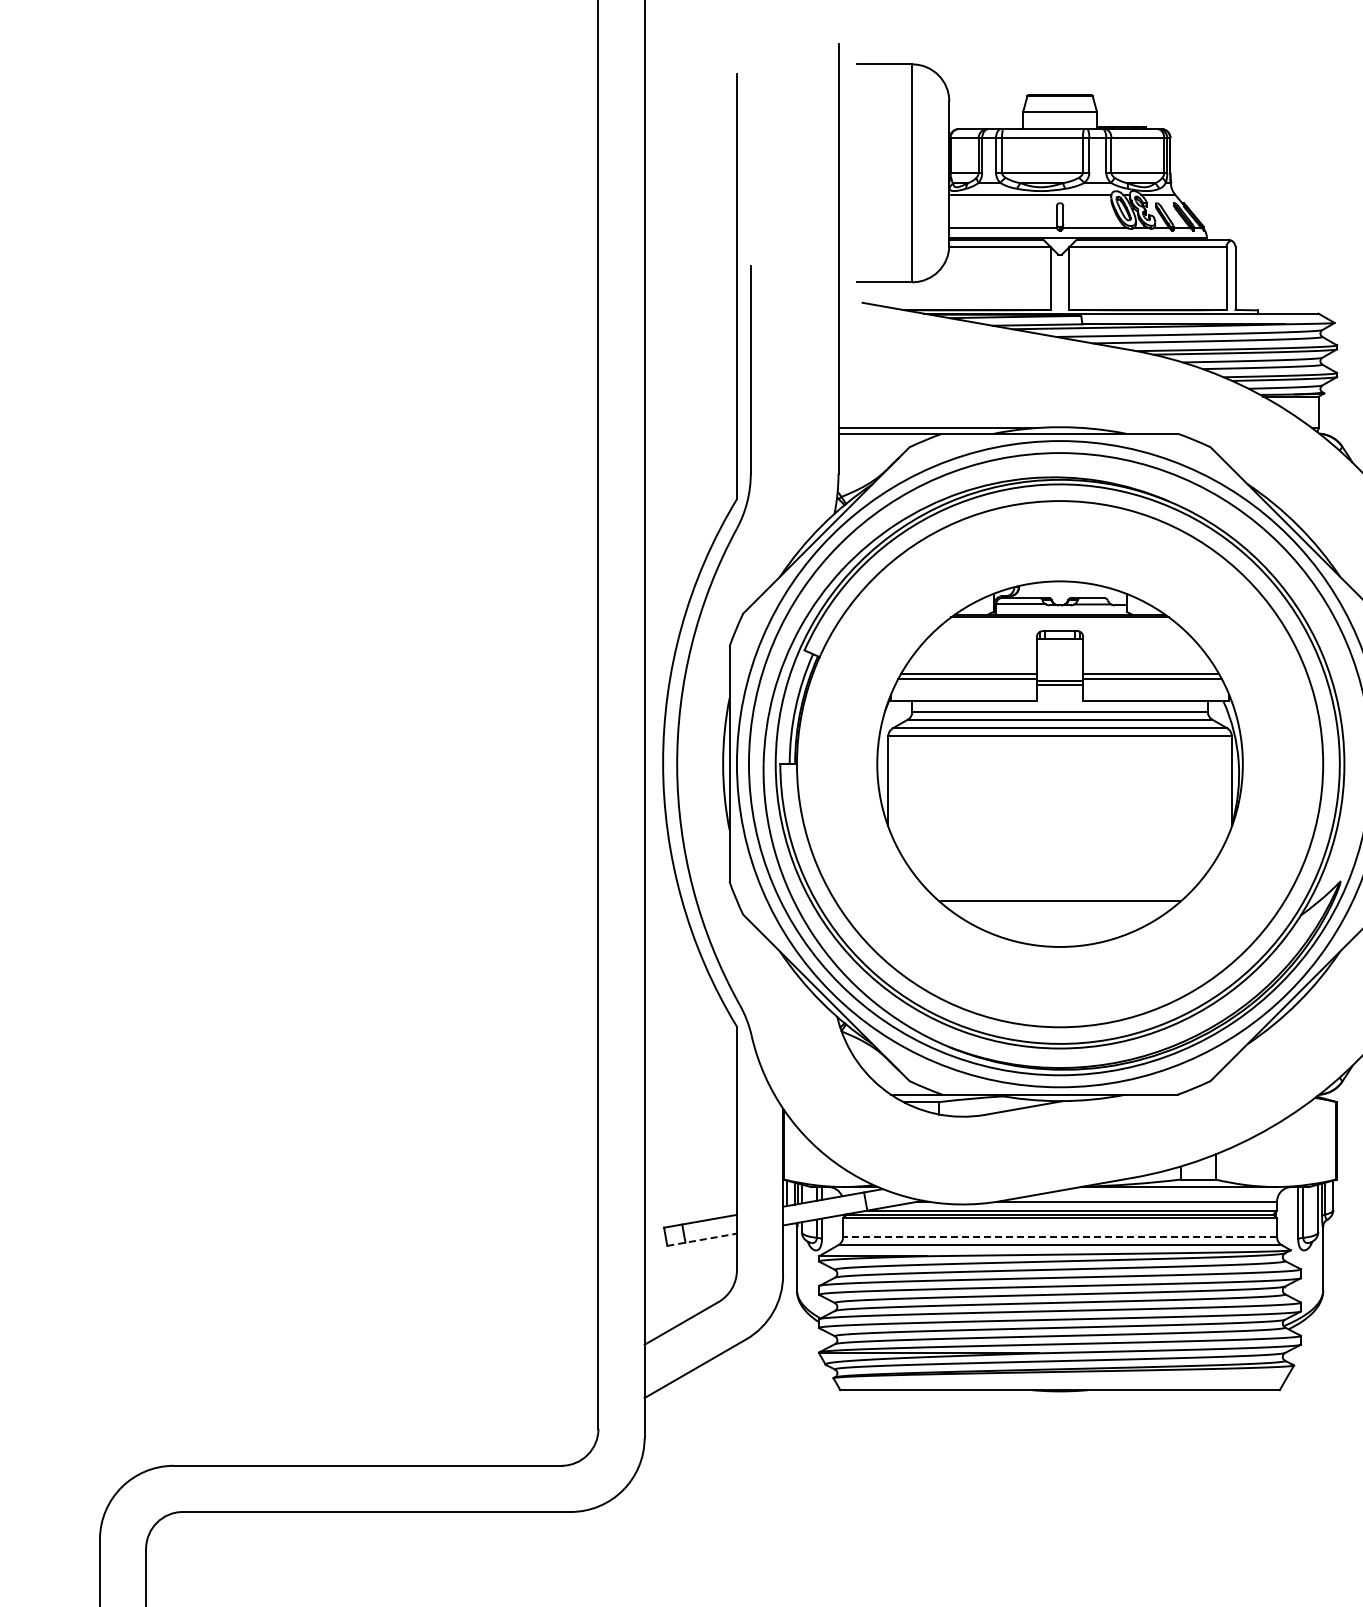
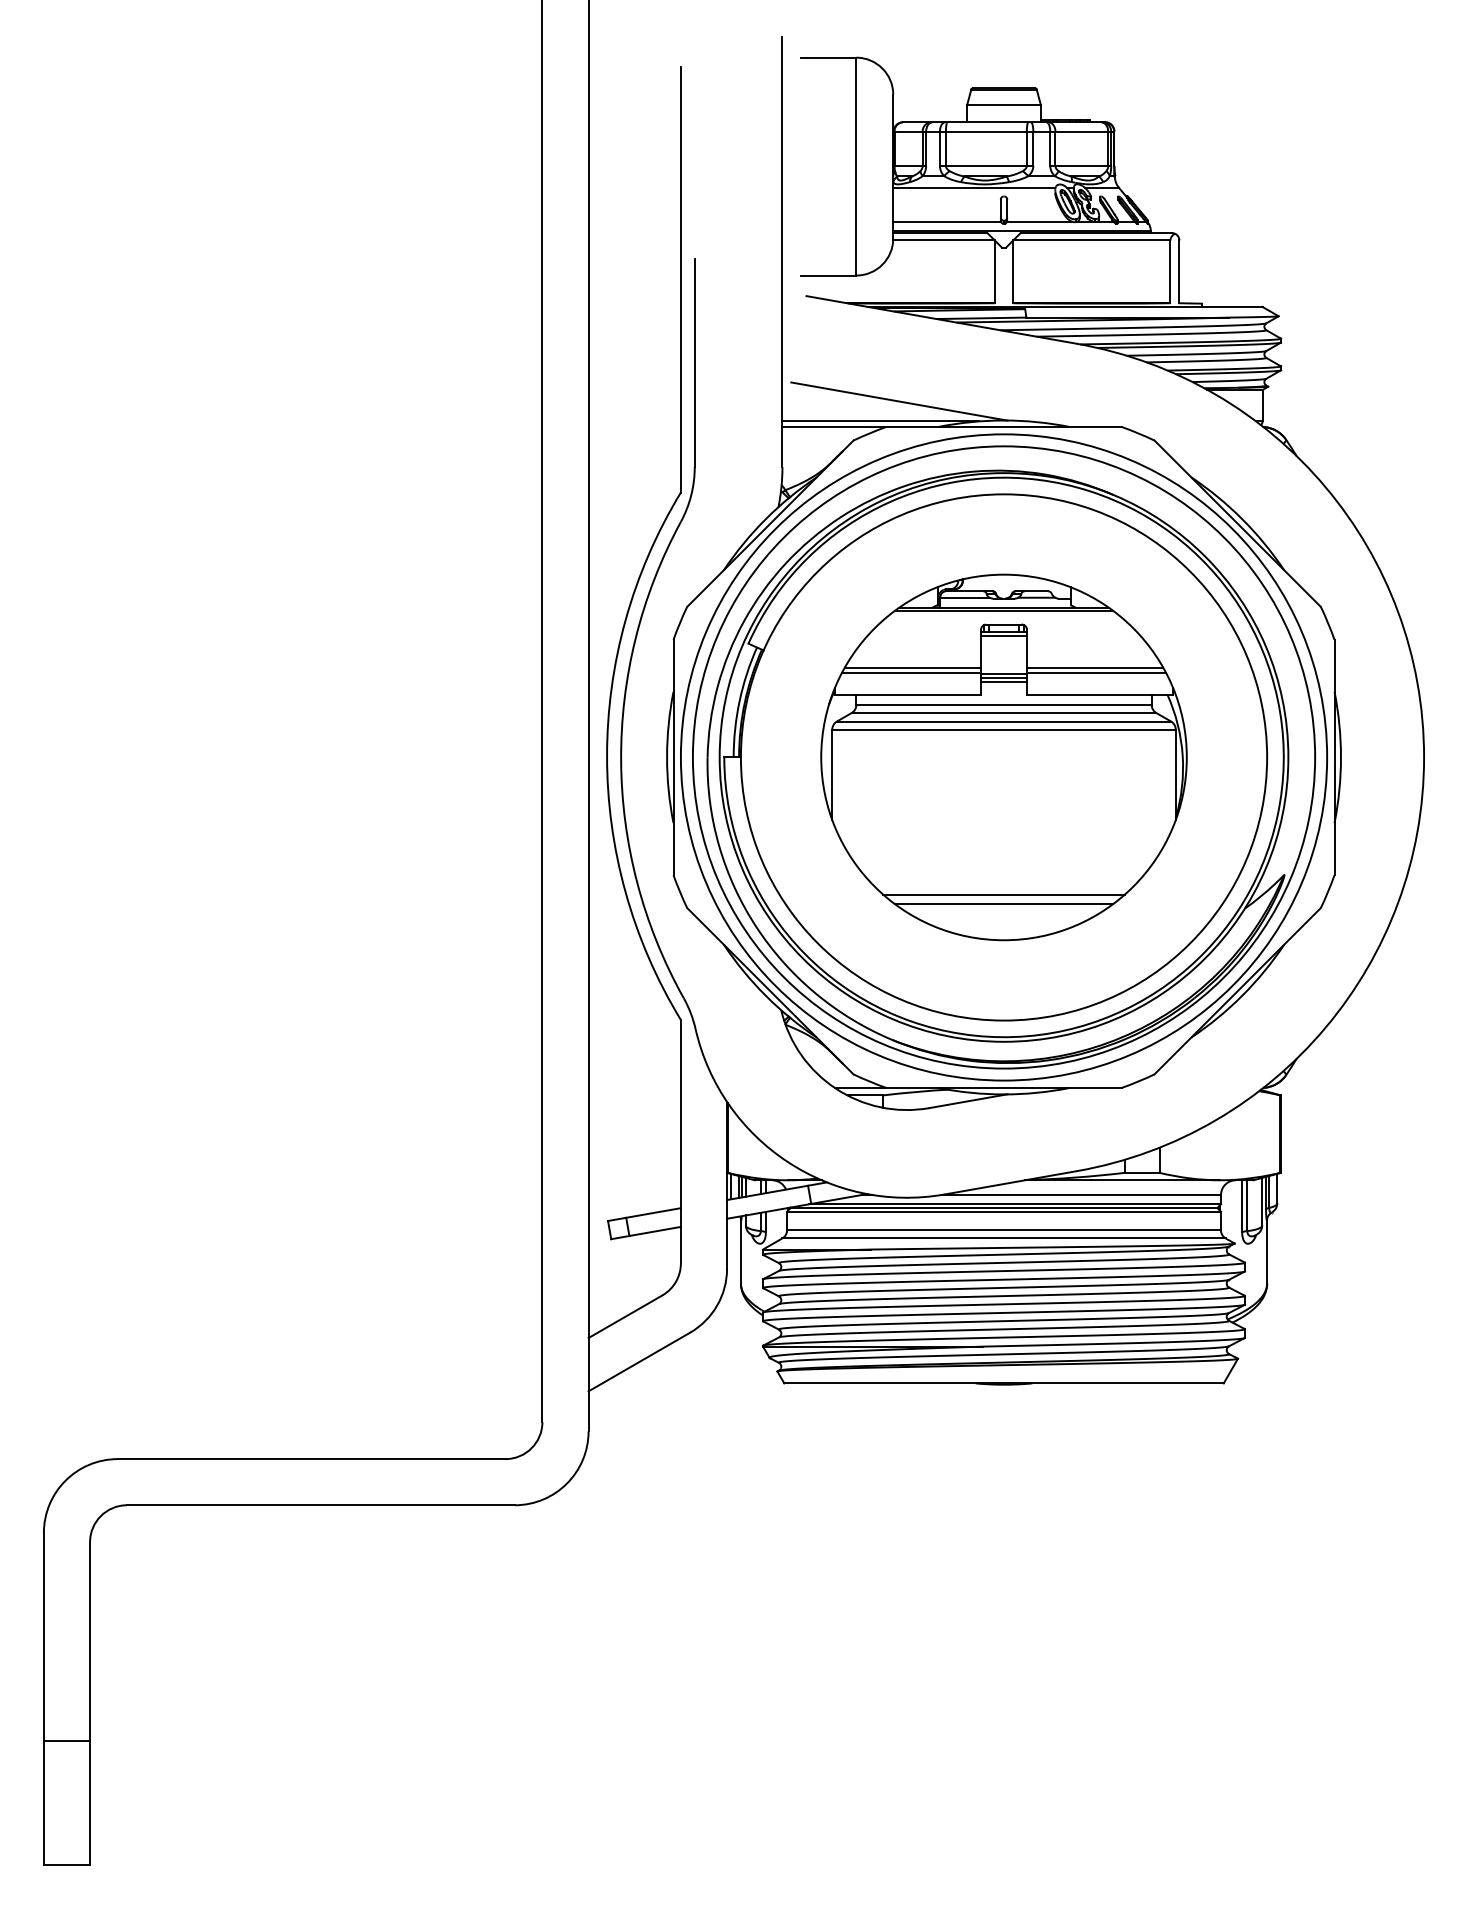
line: (955, 408) -> (899, 401), added
line: (1059, 642) -> (1003, 635), added
line: (1059, 688) -> (1003, 681), added
line: (1059, 911) -> (1003, 904), added
line: (1060, 1237) -> (1004, 1230), dashed -> solid
line: (702, 1239) -> (646, 1232), dashed -> solid

